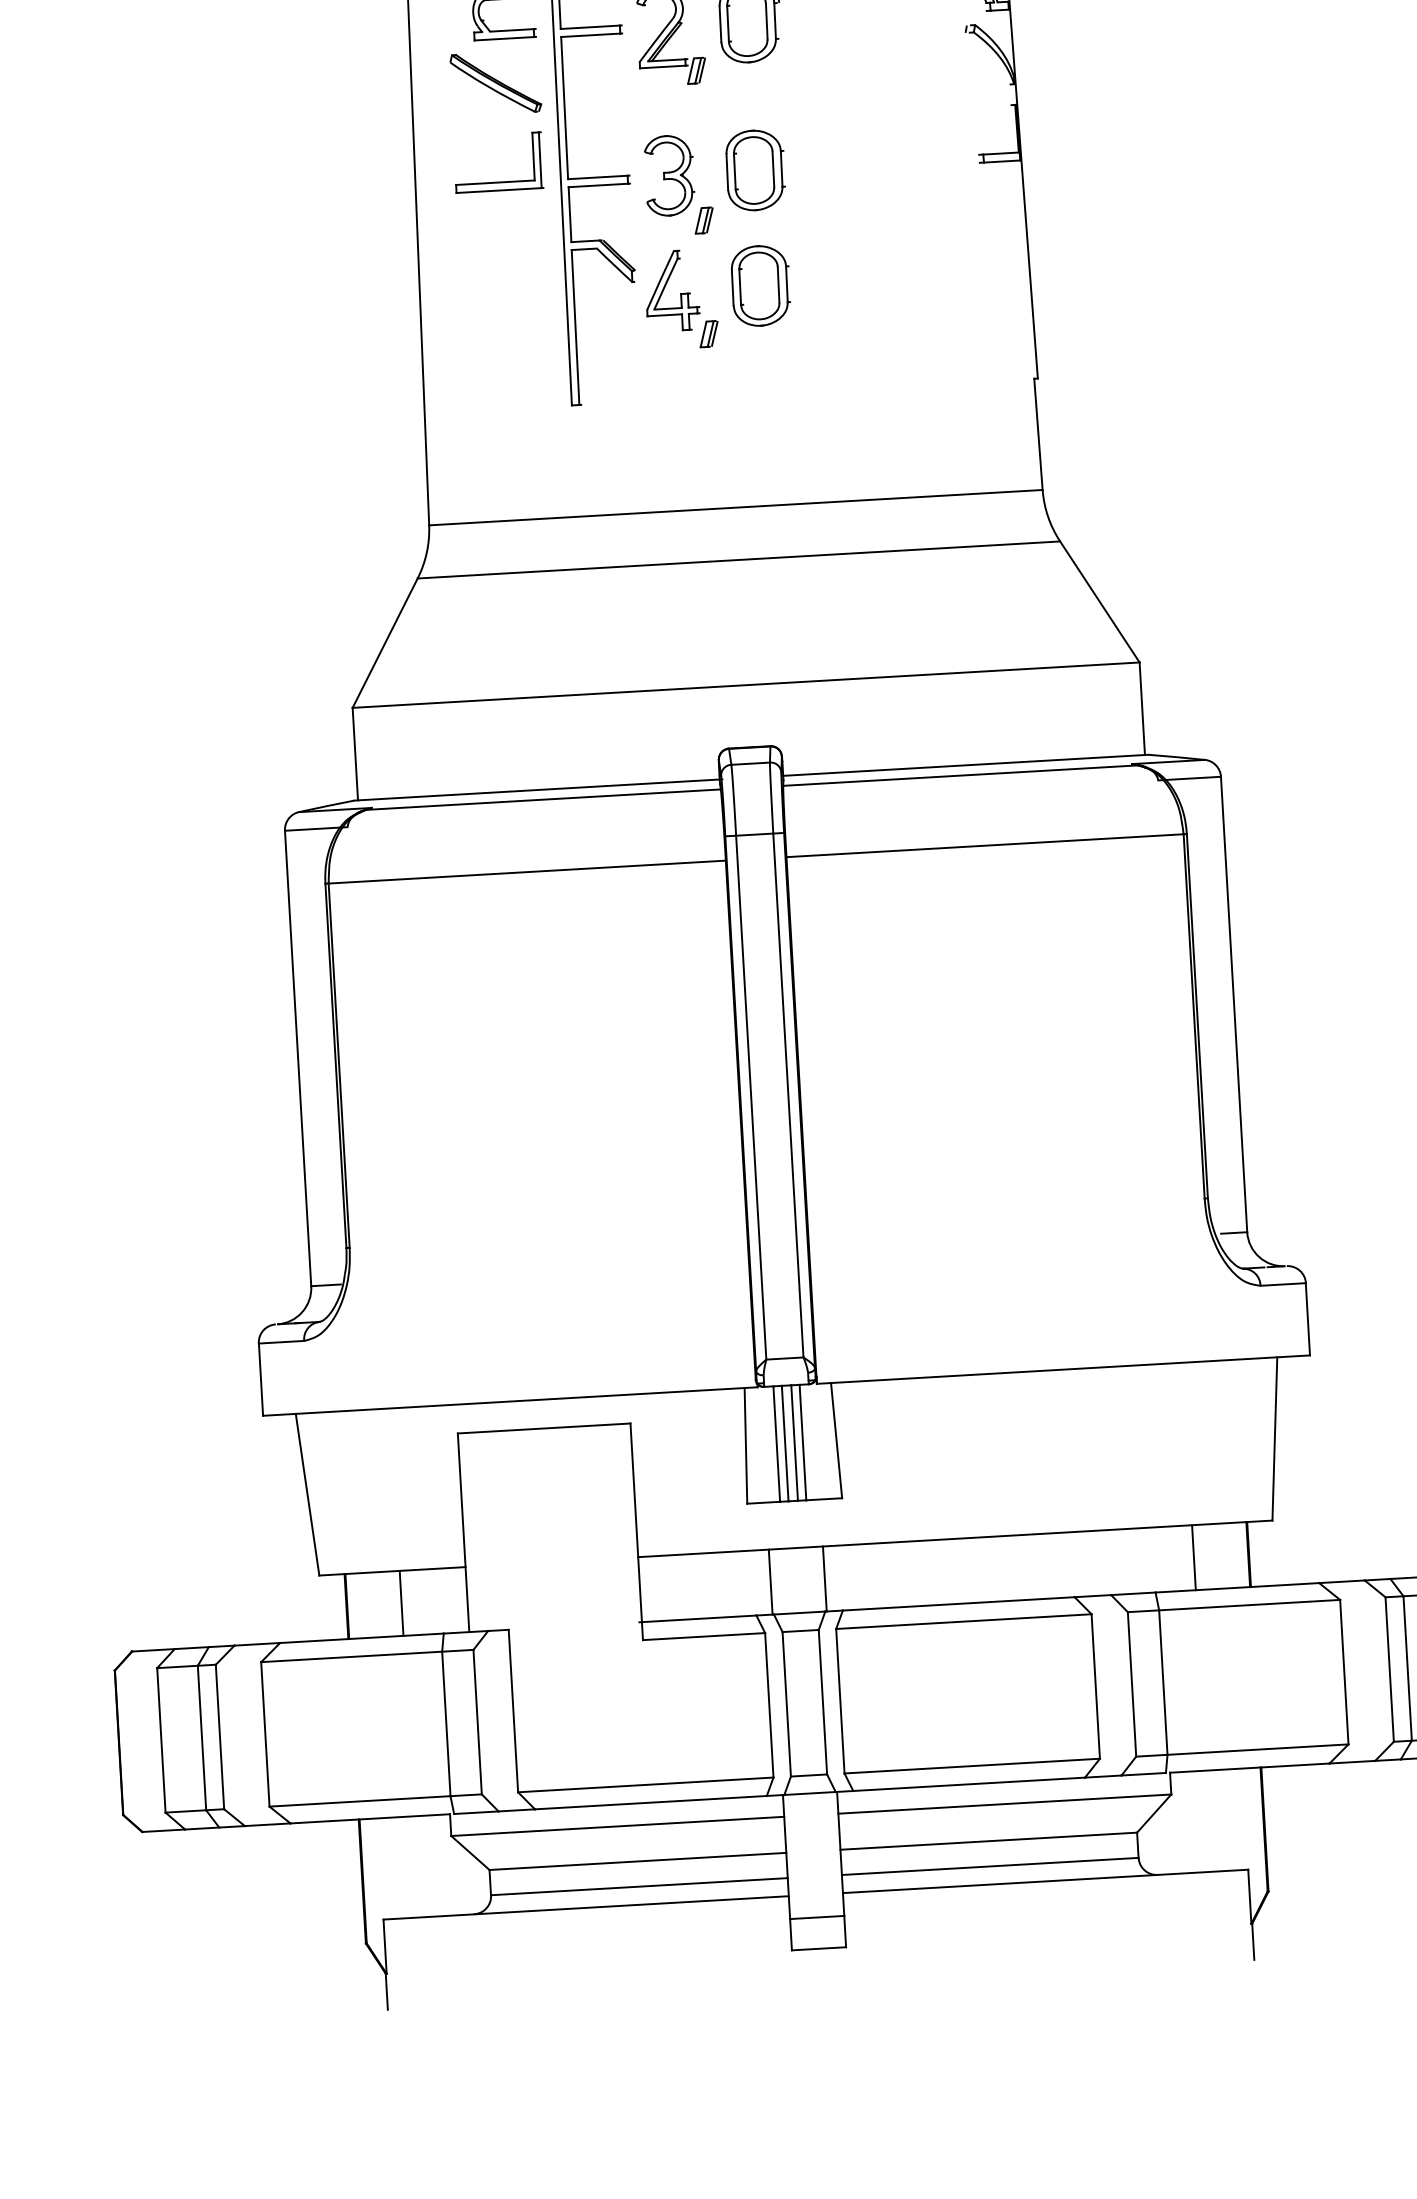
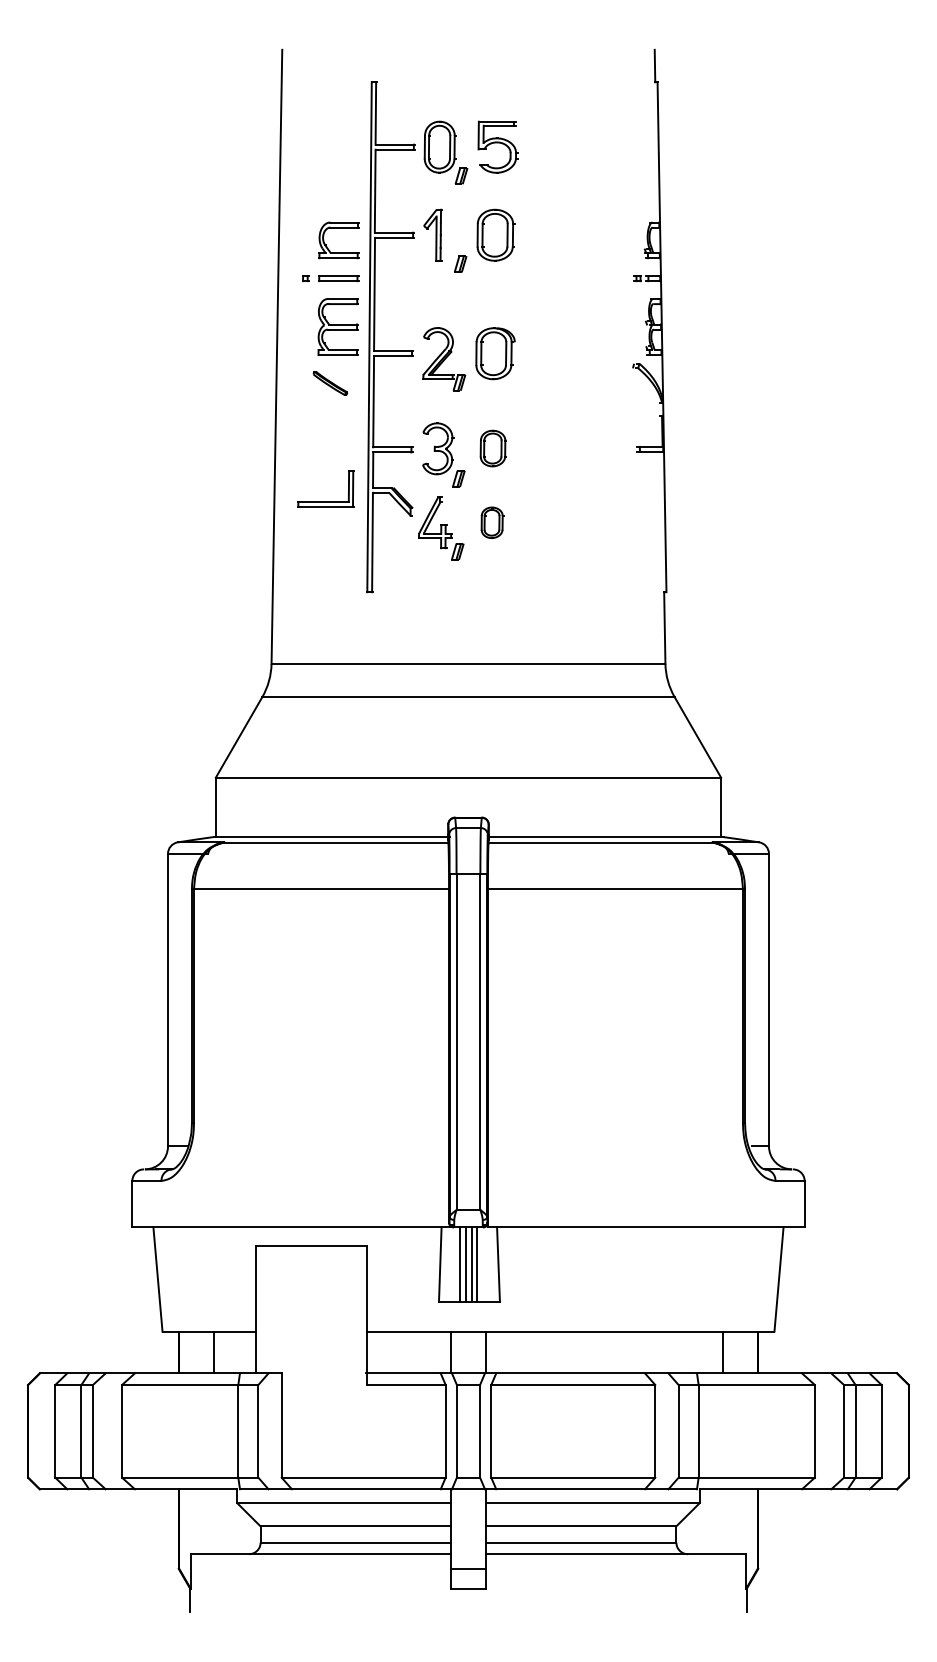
part: (495, 83) -> (330, 383), size x0.6
part: (755, 170) -> (493, 448), size x0.7
part: (498, 181) -> (325, 501), moved
part: (760, 285) -> (492, 522), size x0.6

